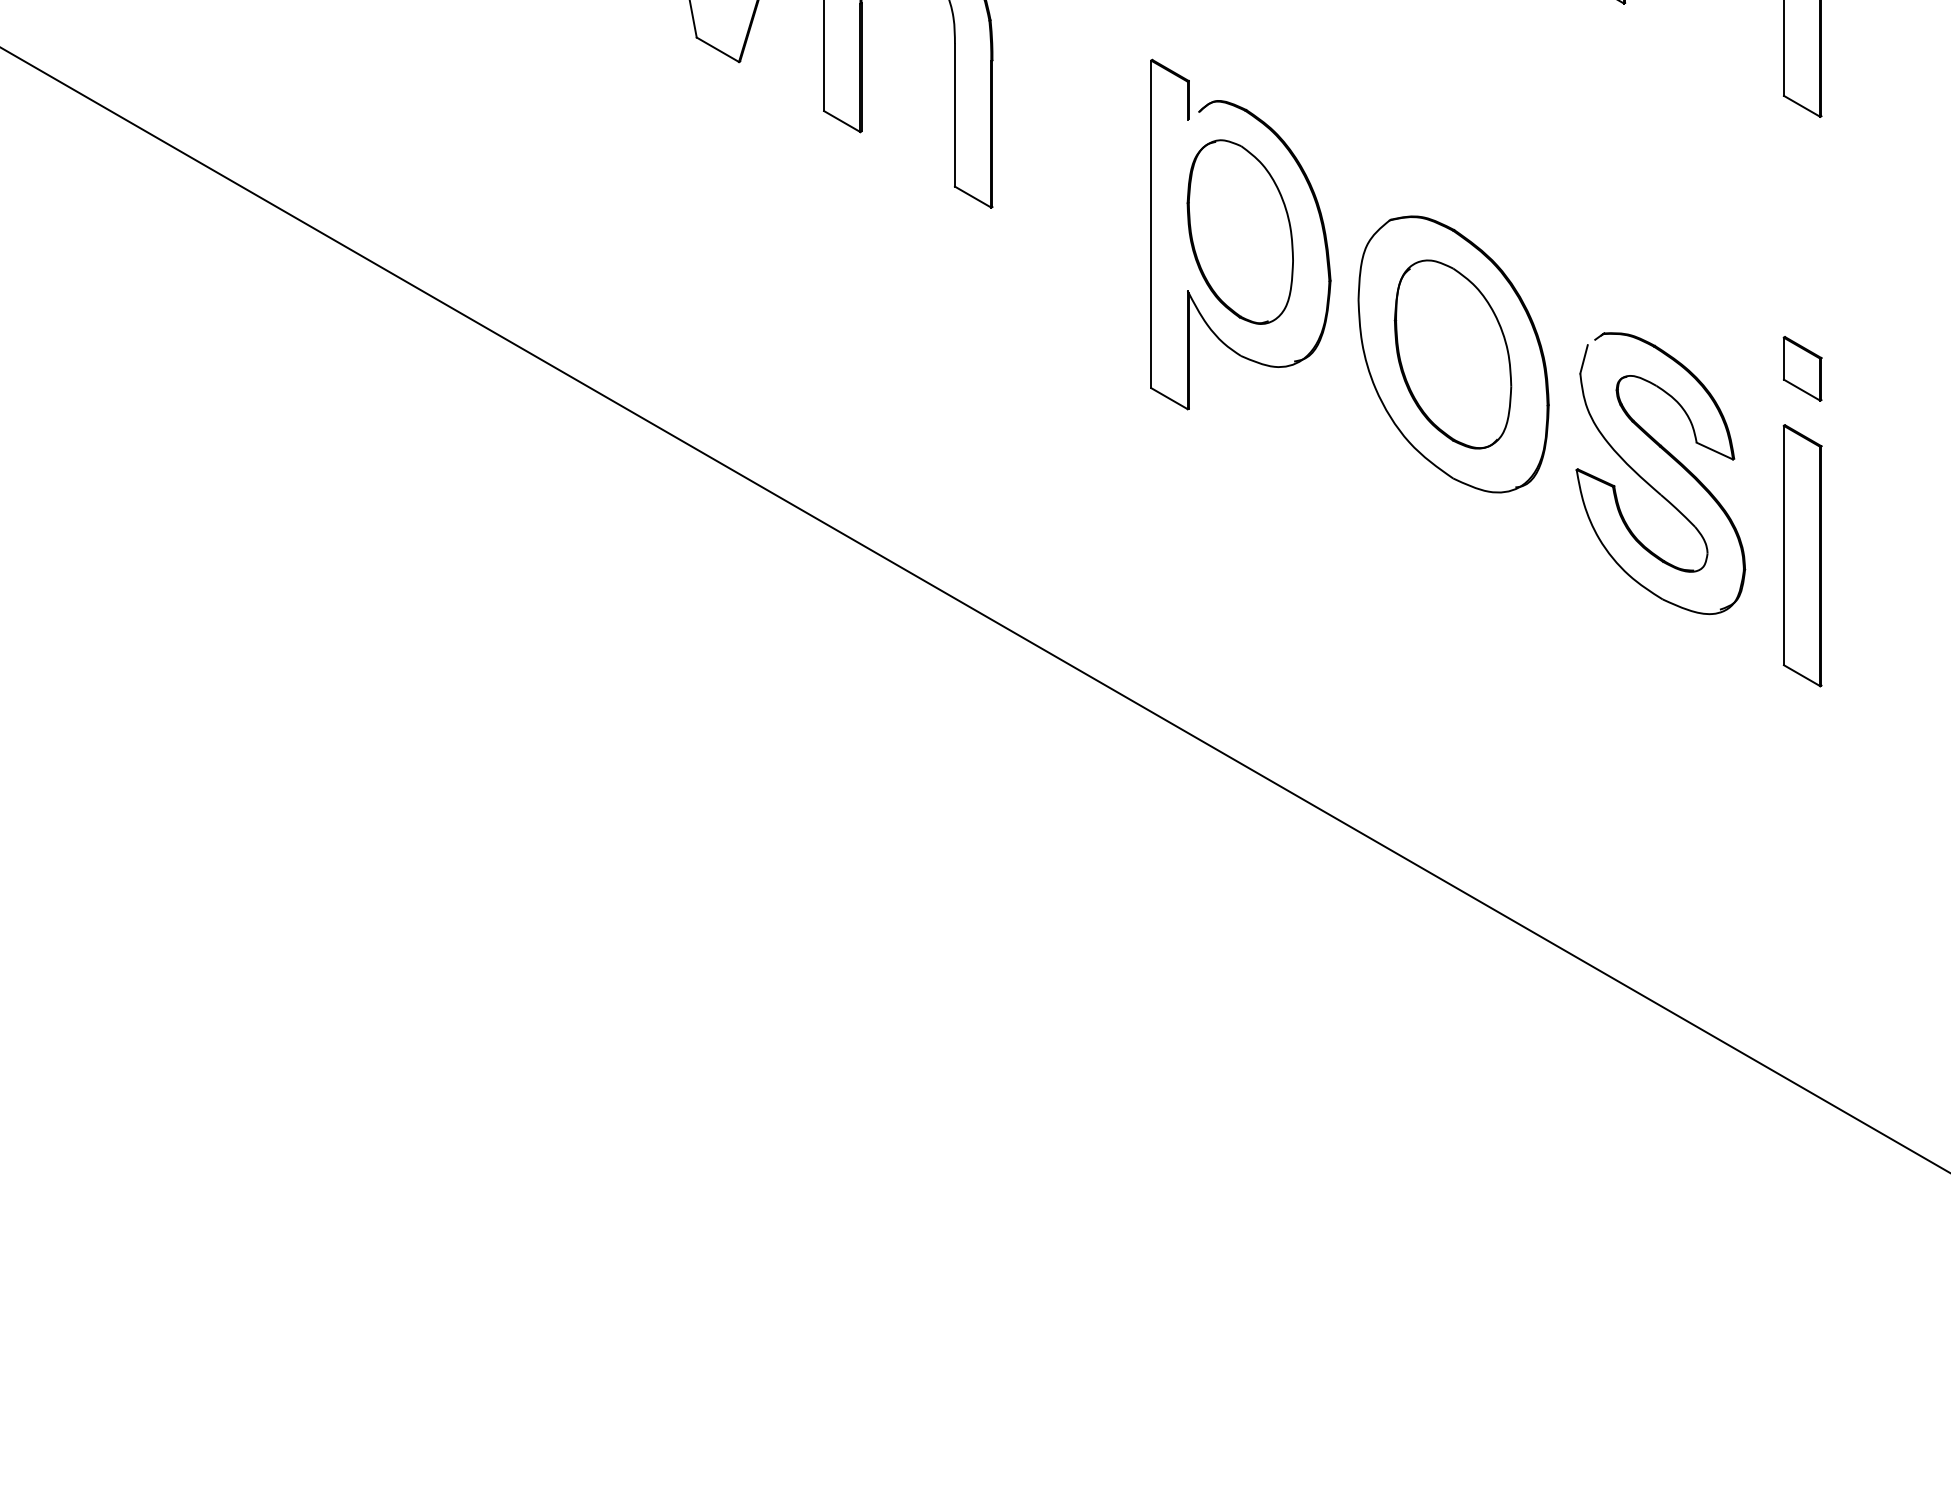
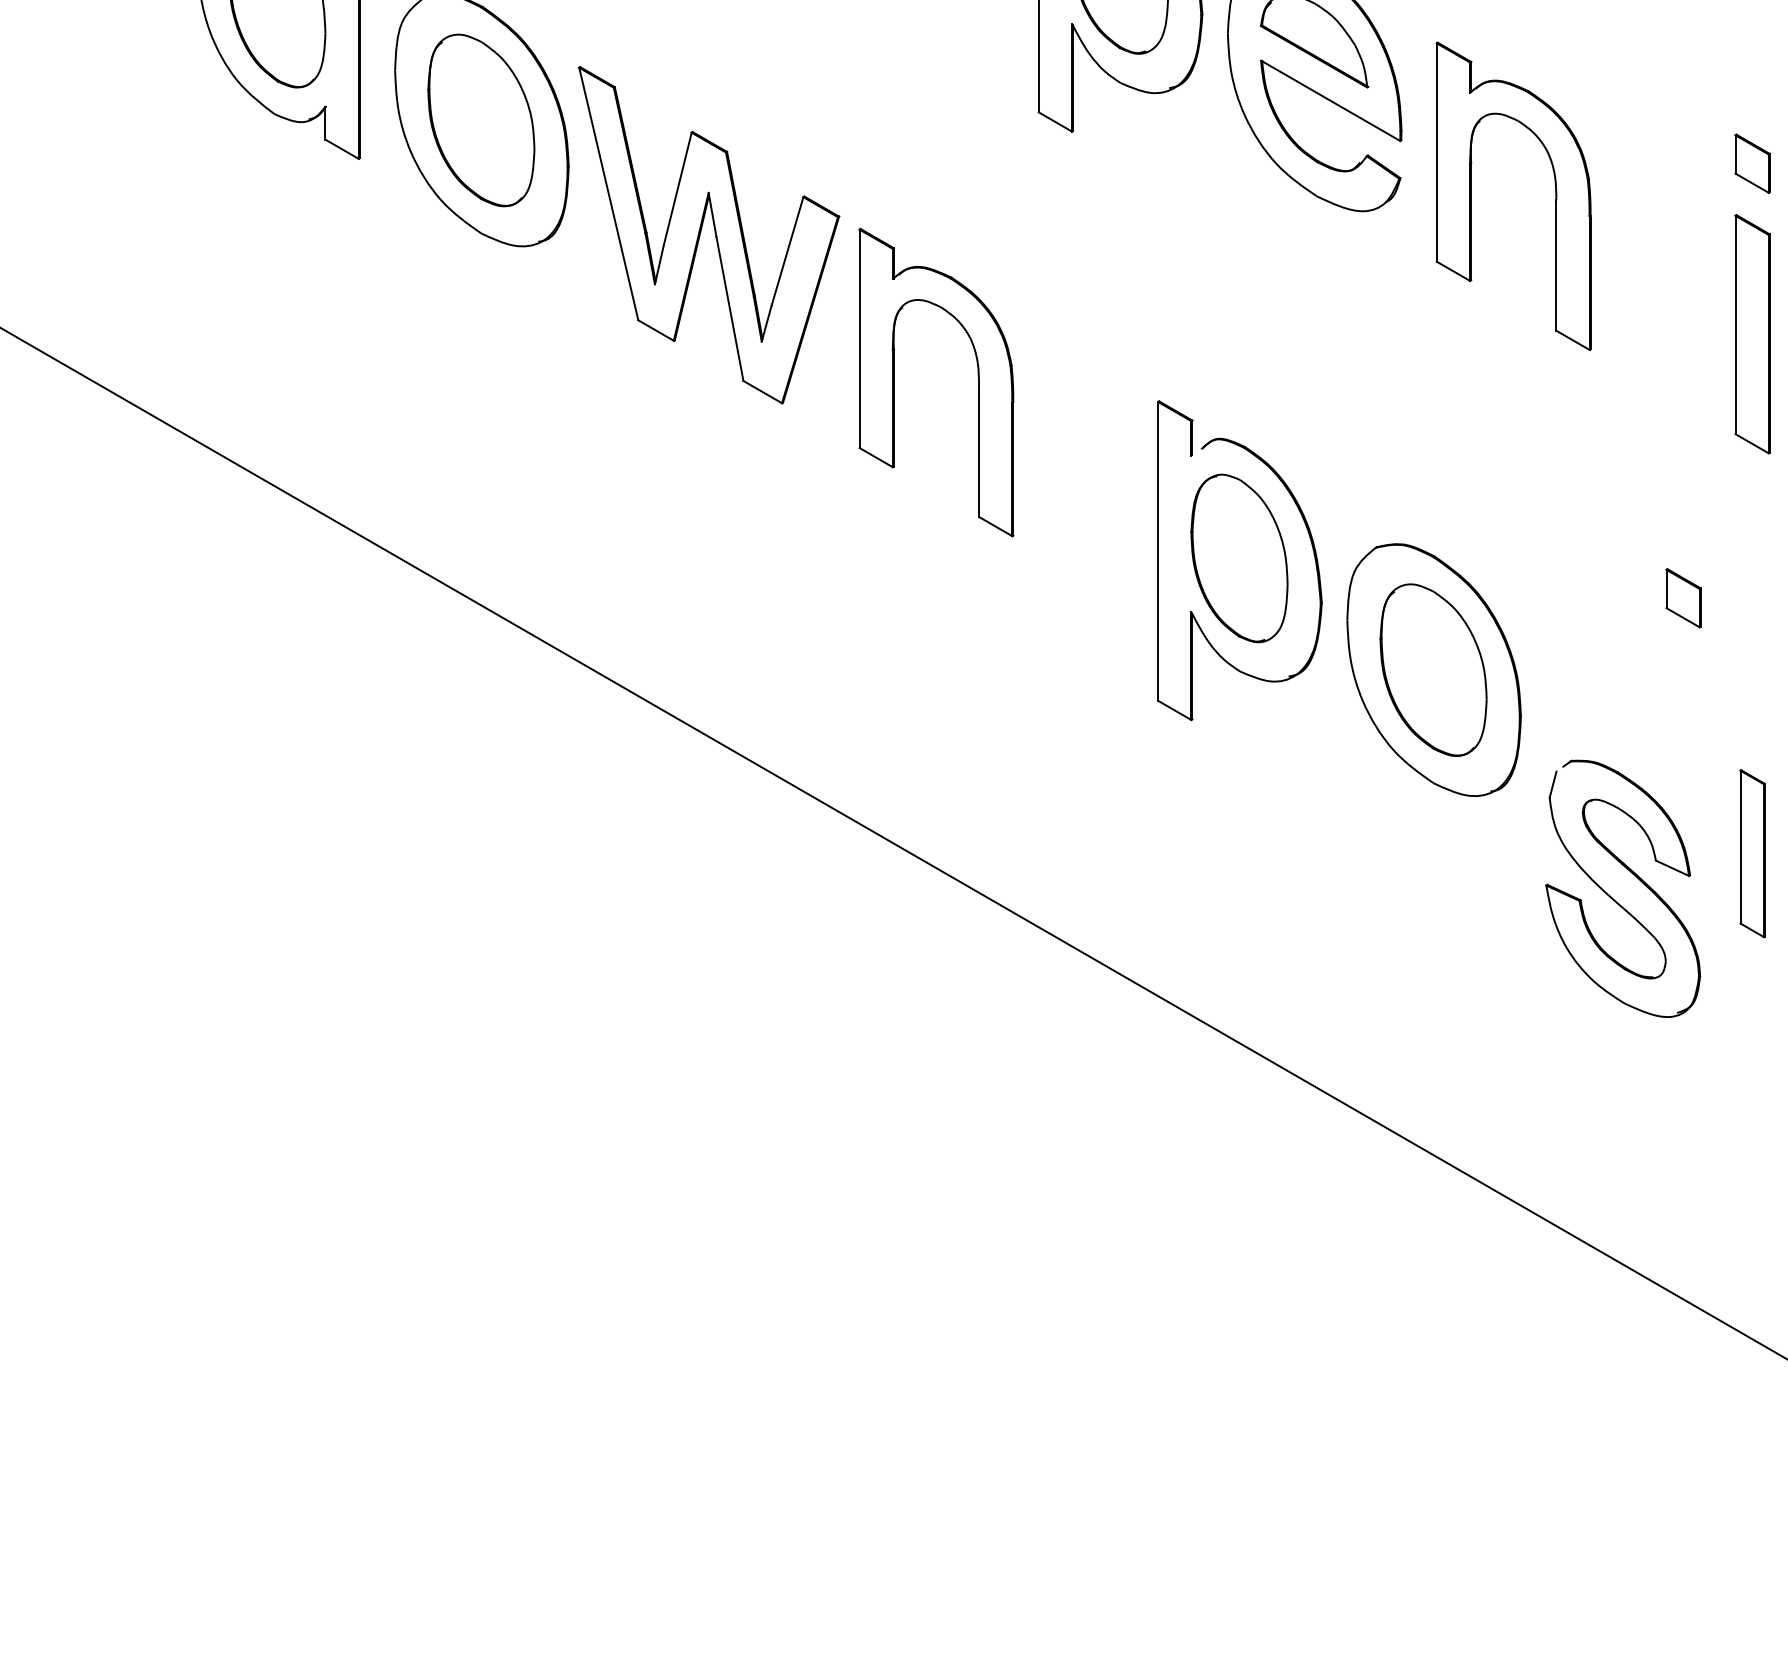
part: (1802, 369) -> (1683, 598), moved
part: (1650, 484) -> (1613, 898), moved
part: (1802, 555) -> (1752, 853), size x0.7

